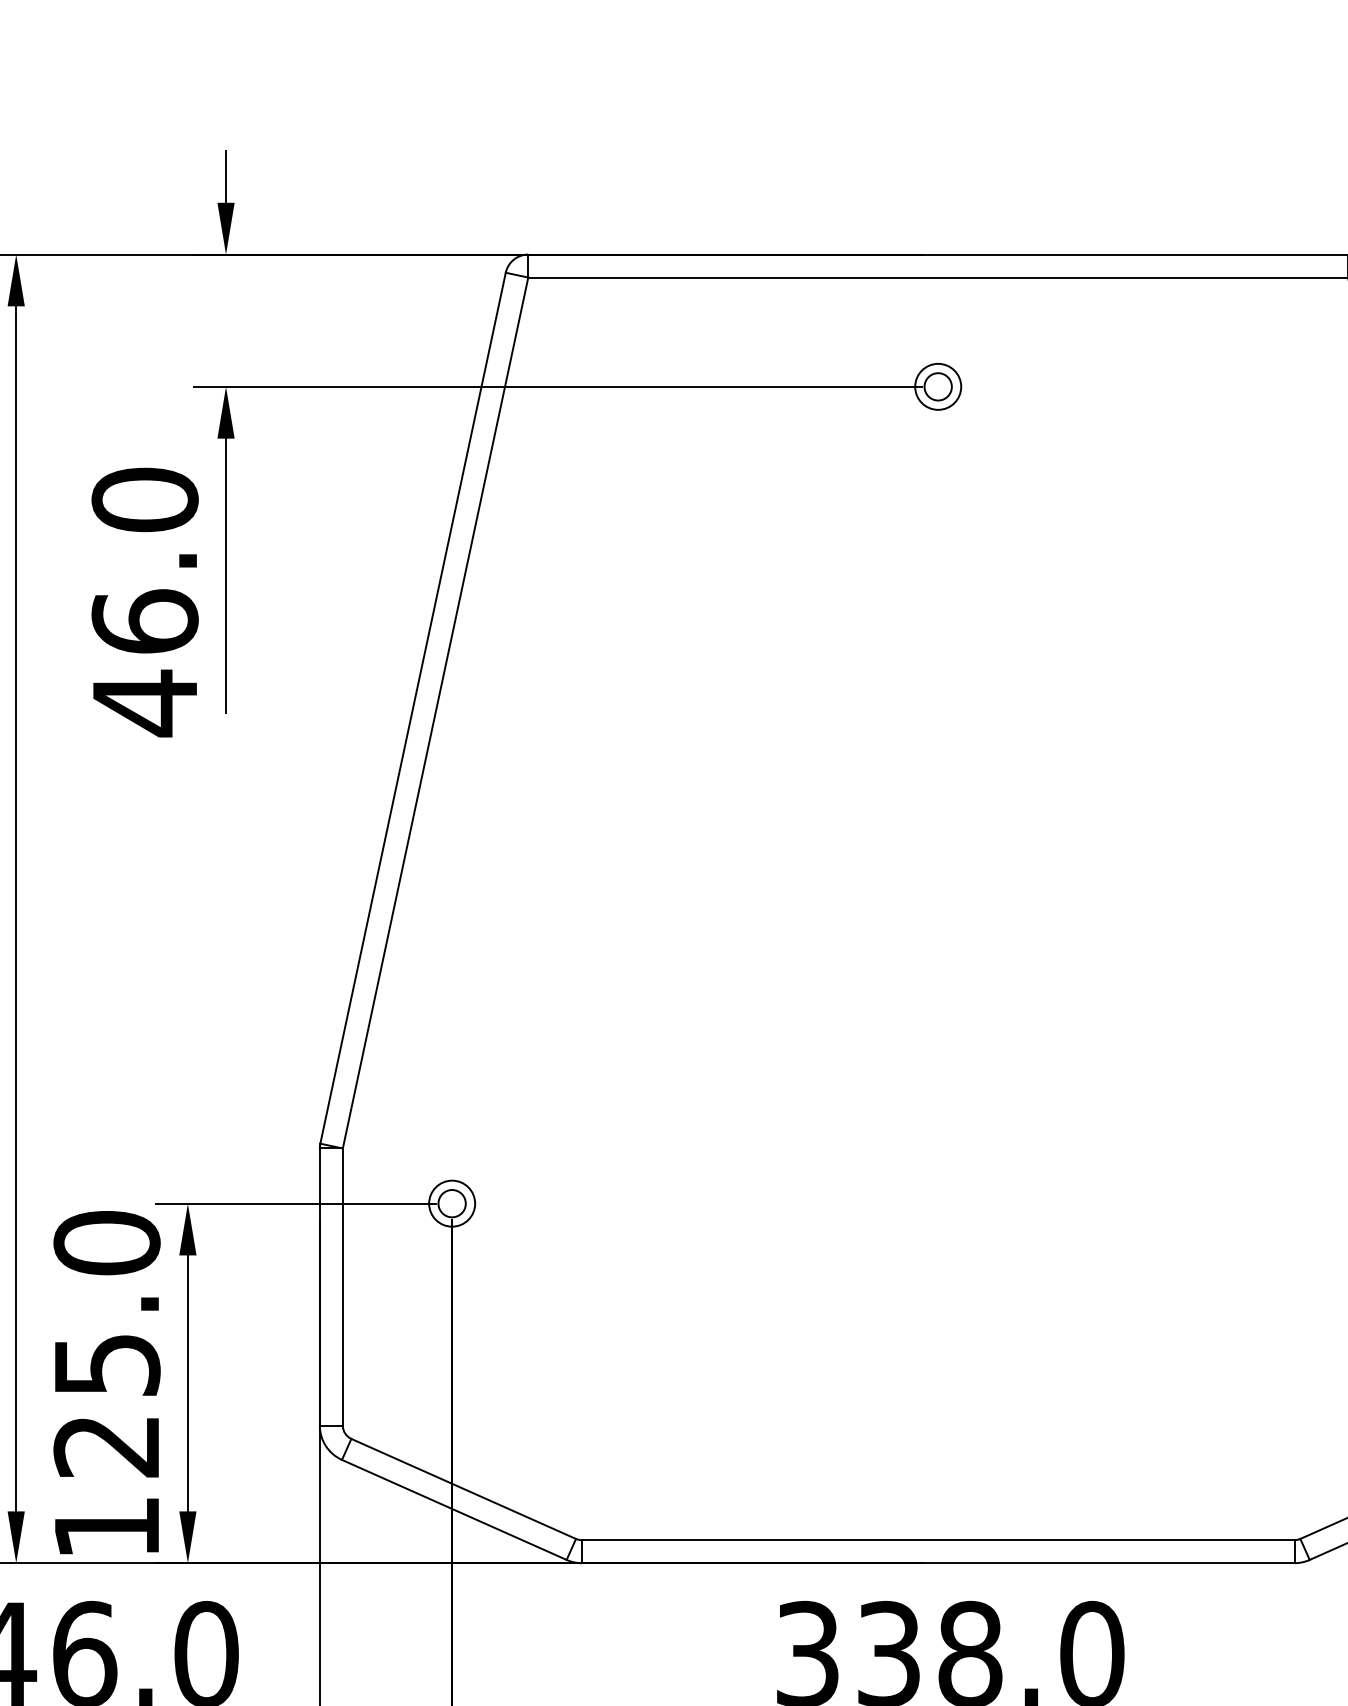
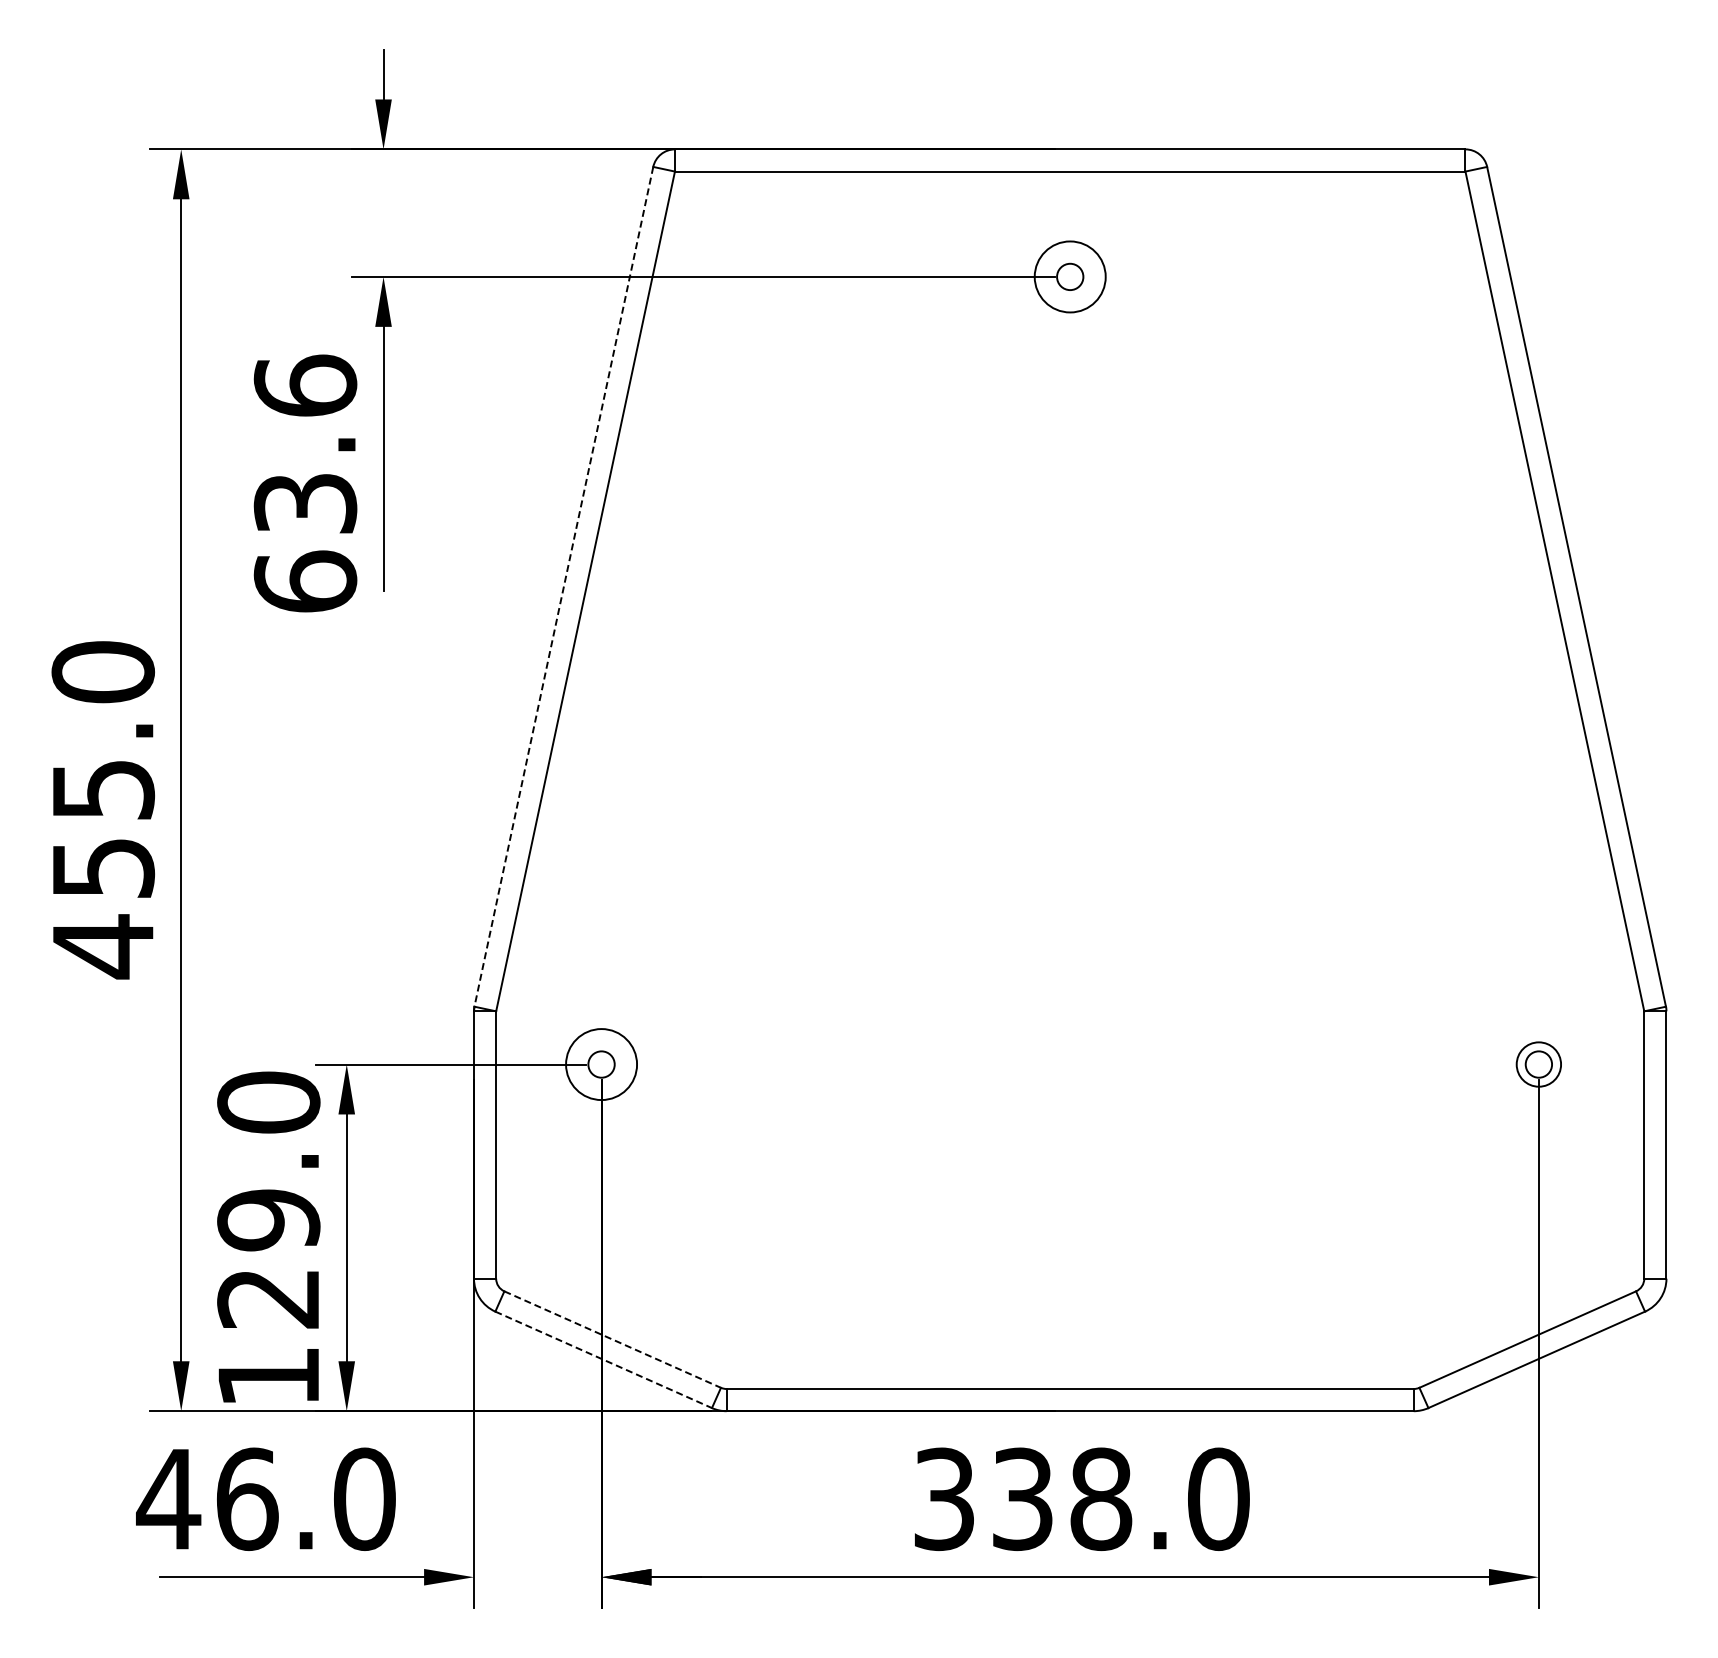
circle: (938, 386) -> (1070, 276), size x1.6
text: (145, 602) -> (305, 484), 46.0 -> 63.6
line: (412, 708) -> (563, 587), solid -> dashed
circle: (452, 1203) -> (601, 1064), size x1.6
text: (106, 1365) -> (268, 1220), 125.0 -> 129.0
line: (463, 1488) -> (612, 1339), solid -> dashed
line: (454, 1509) -> (603, 1359), solid -> dashed

